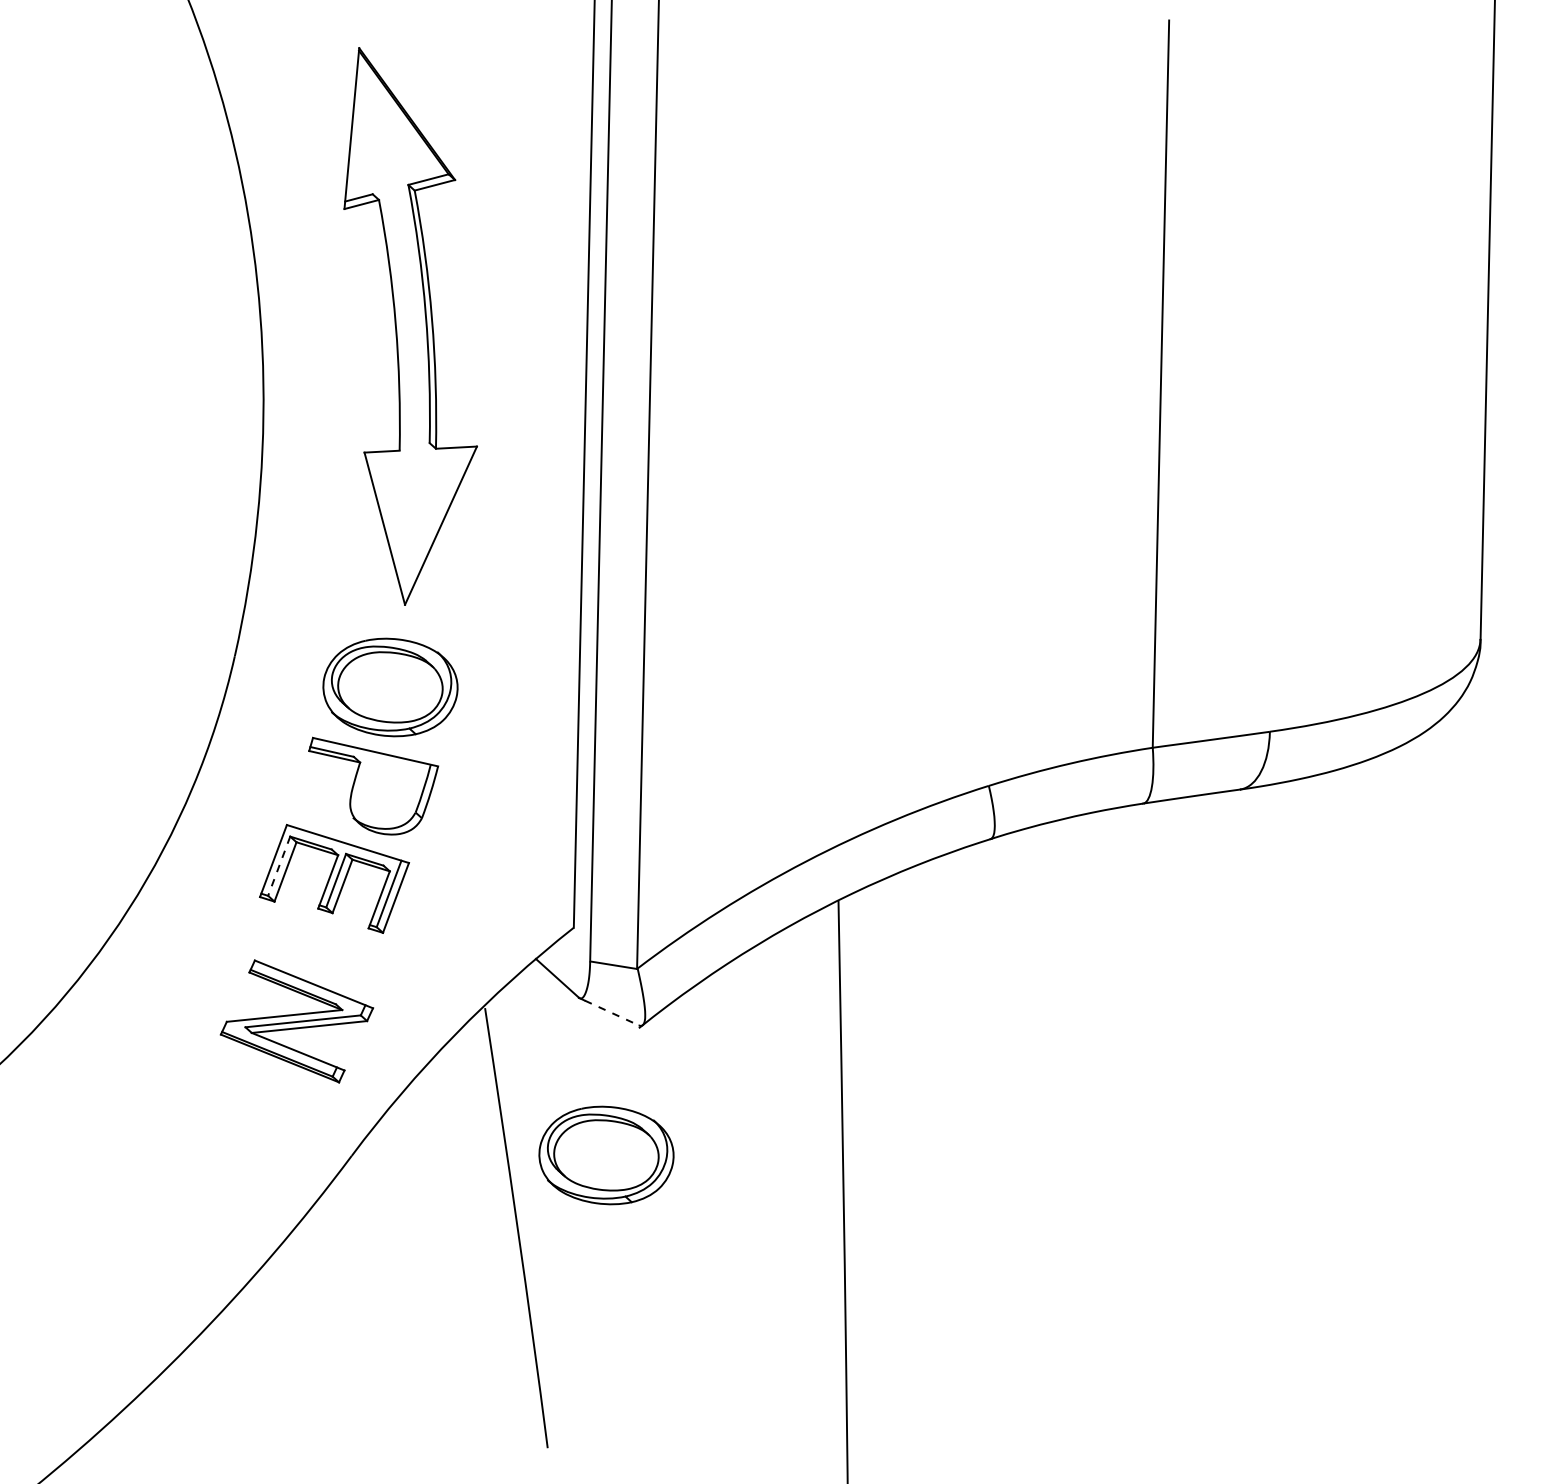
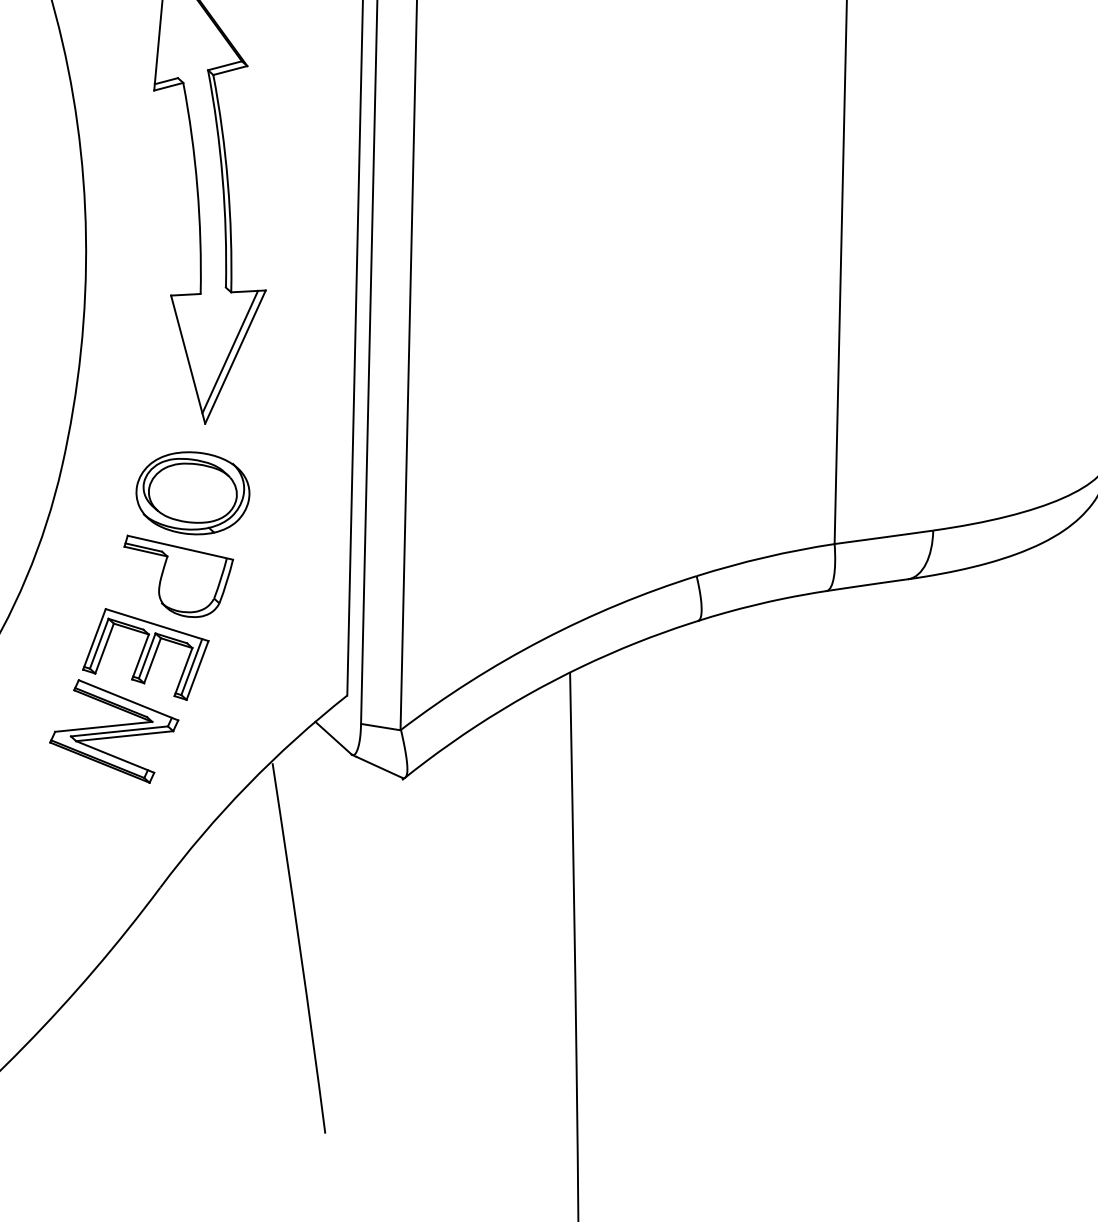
line: (434, 519) -> (230, 351), added
line: (279, 866) -> (99, 643), dashed -> solid
line: (612, 1013) -> (379, 767), dashed -> solid
part: (296, 1021) -> (113, 731), moved
part: (606, 1155) -> (374, 887), removed

